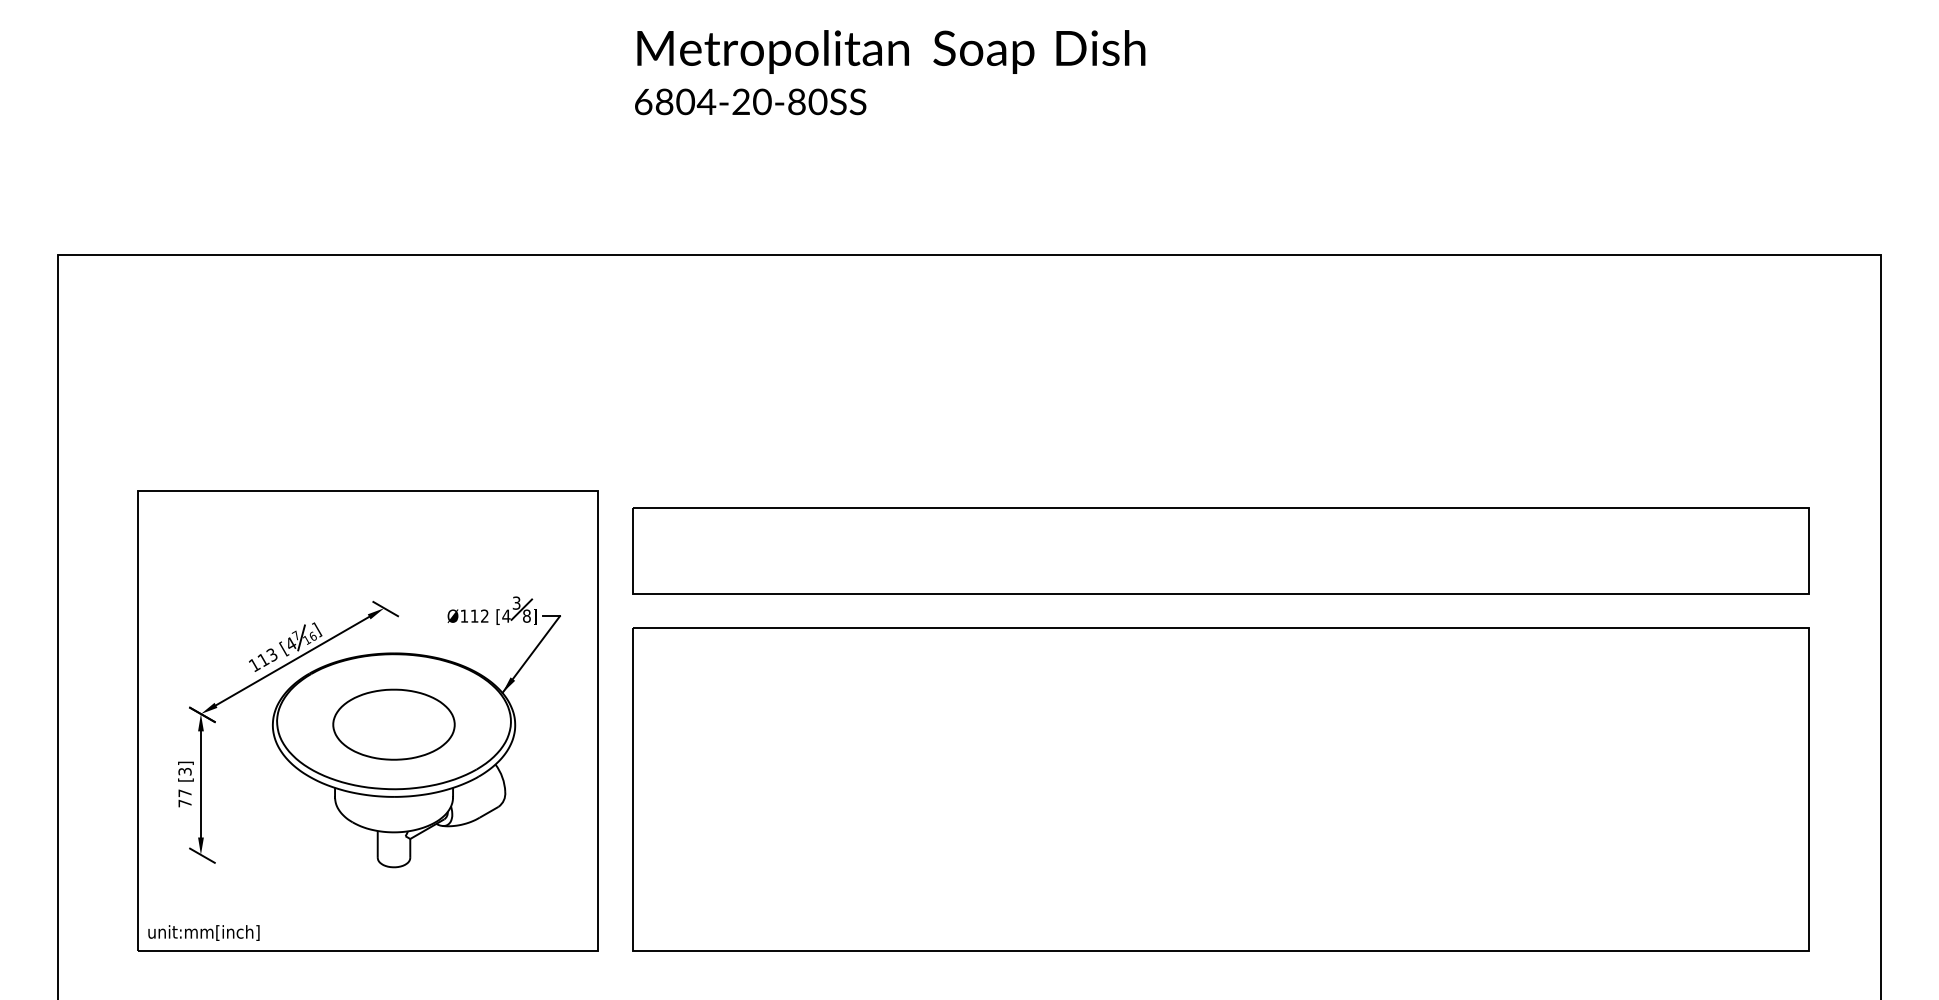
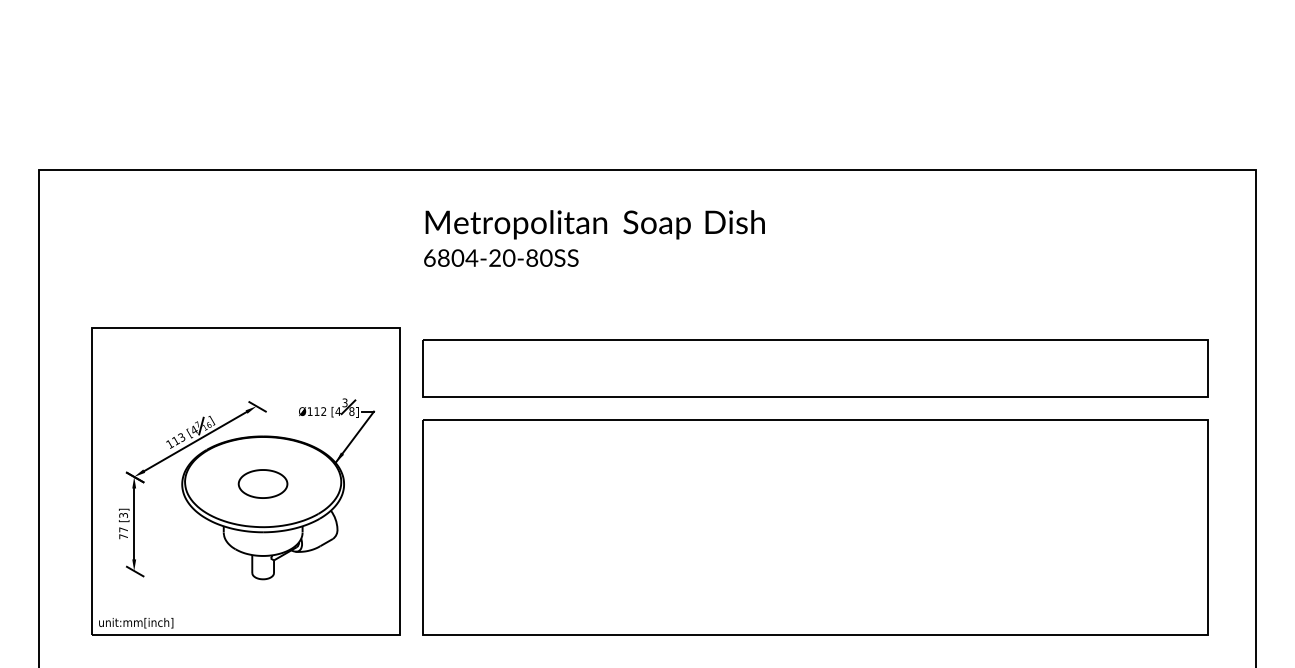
text: (890, 72) -> (594, 238), moved
part: (393, 723) -> (262, 483), size x0.6

